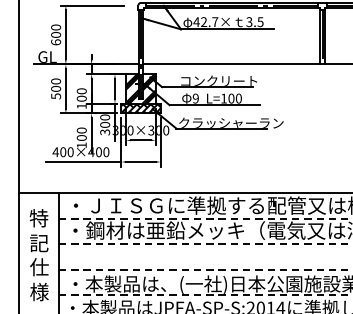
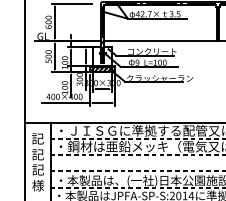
hatch: (140, 88) -> (102, 56), removed
text: (38, 217) -> (37, 138), 特 -> 記
text: (40, 266) -> (38, 169), 仕 -> 記

